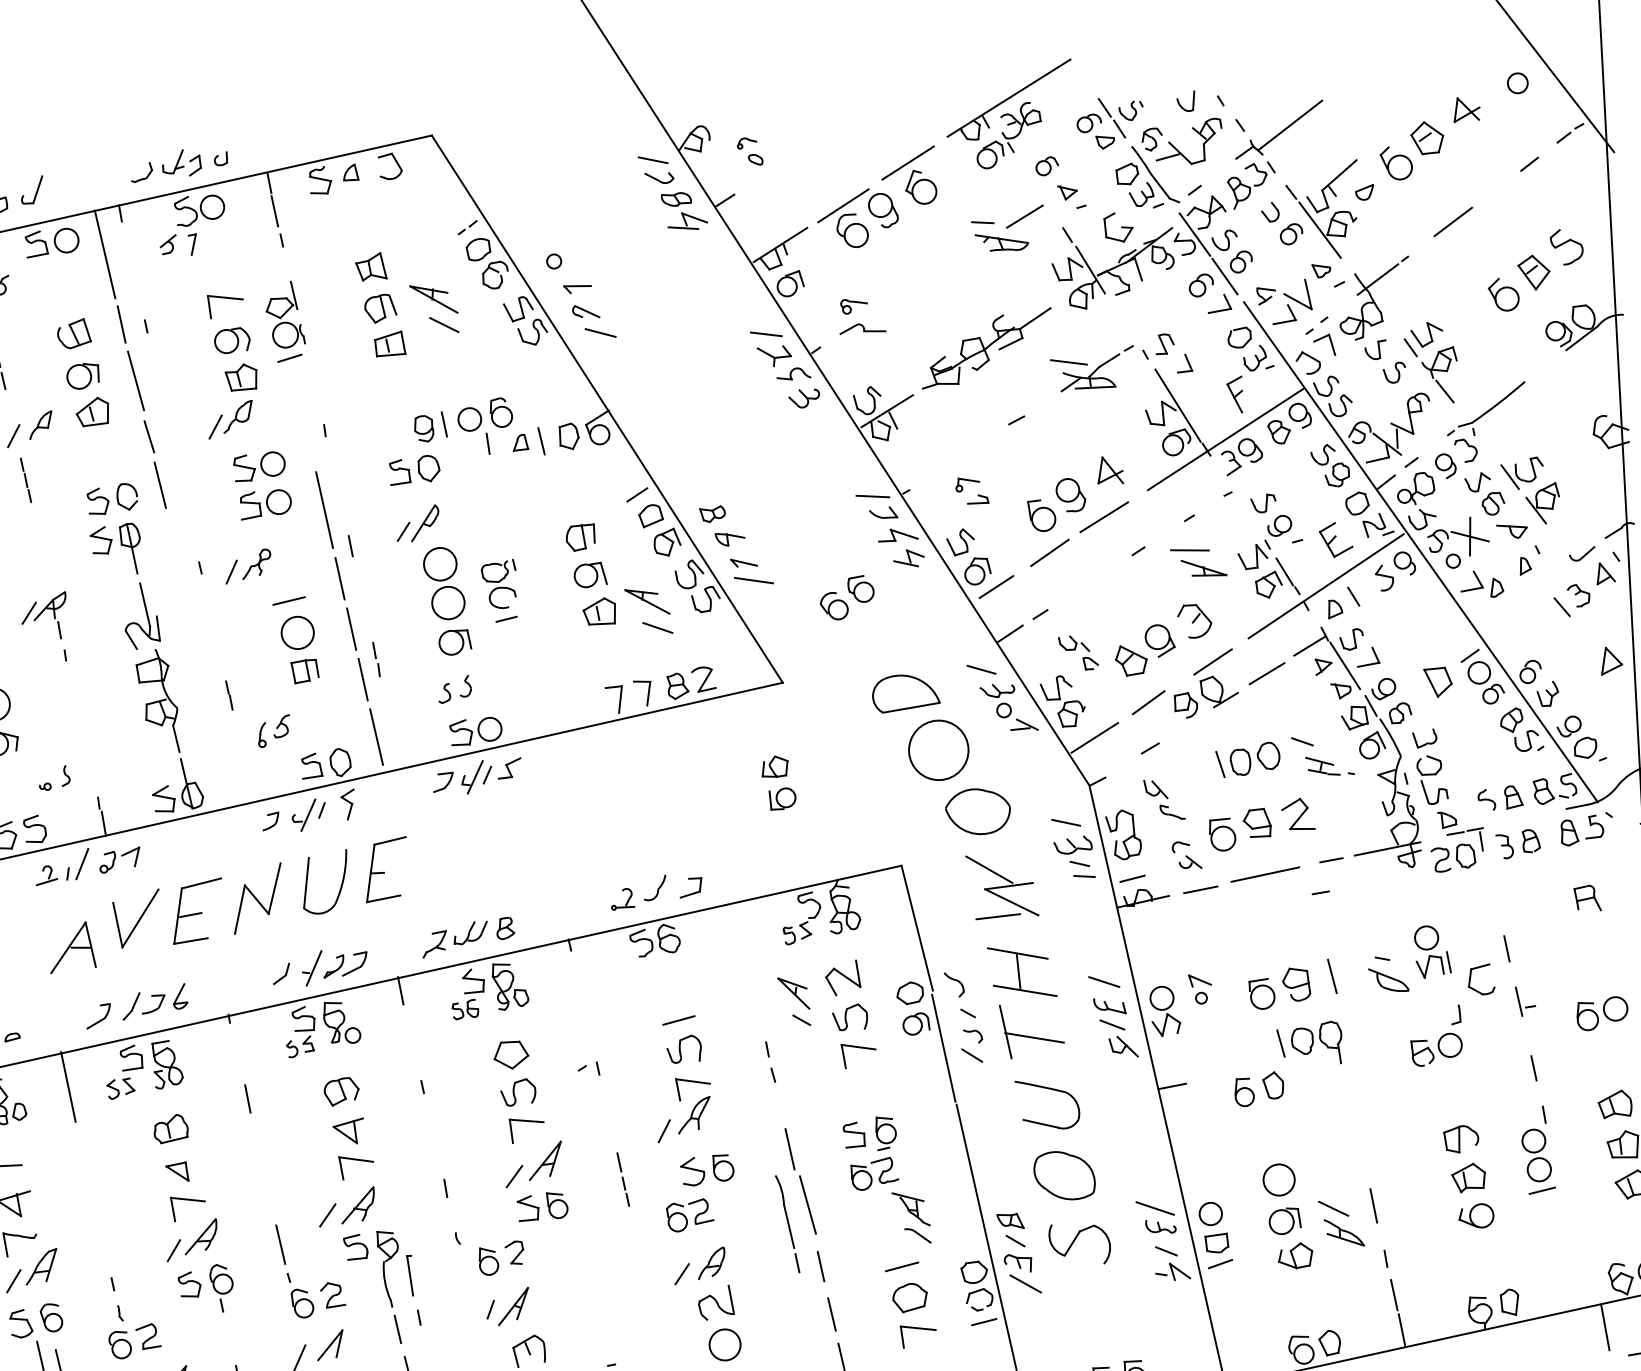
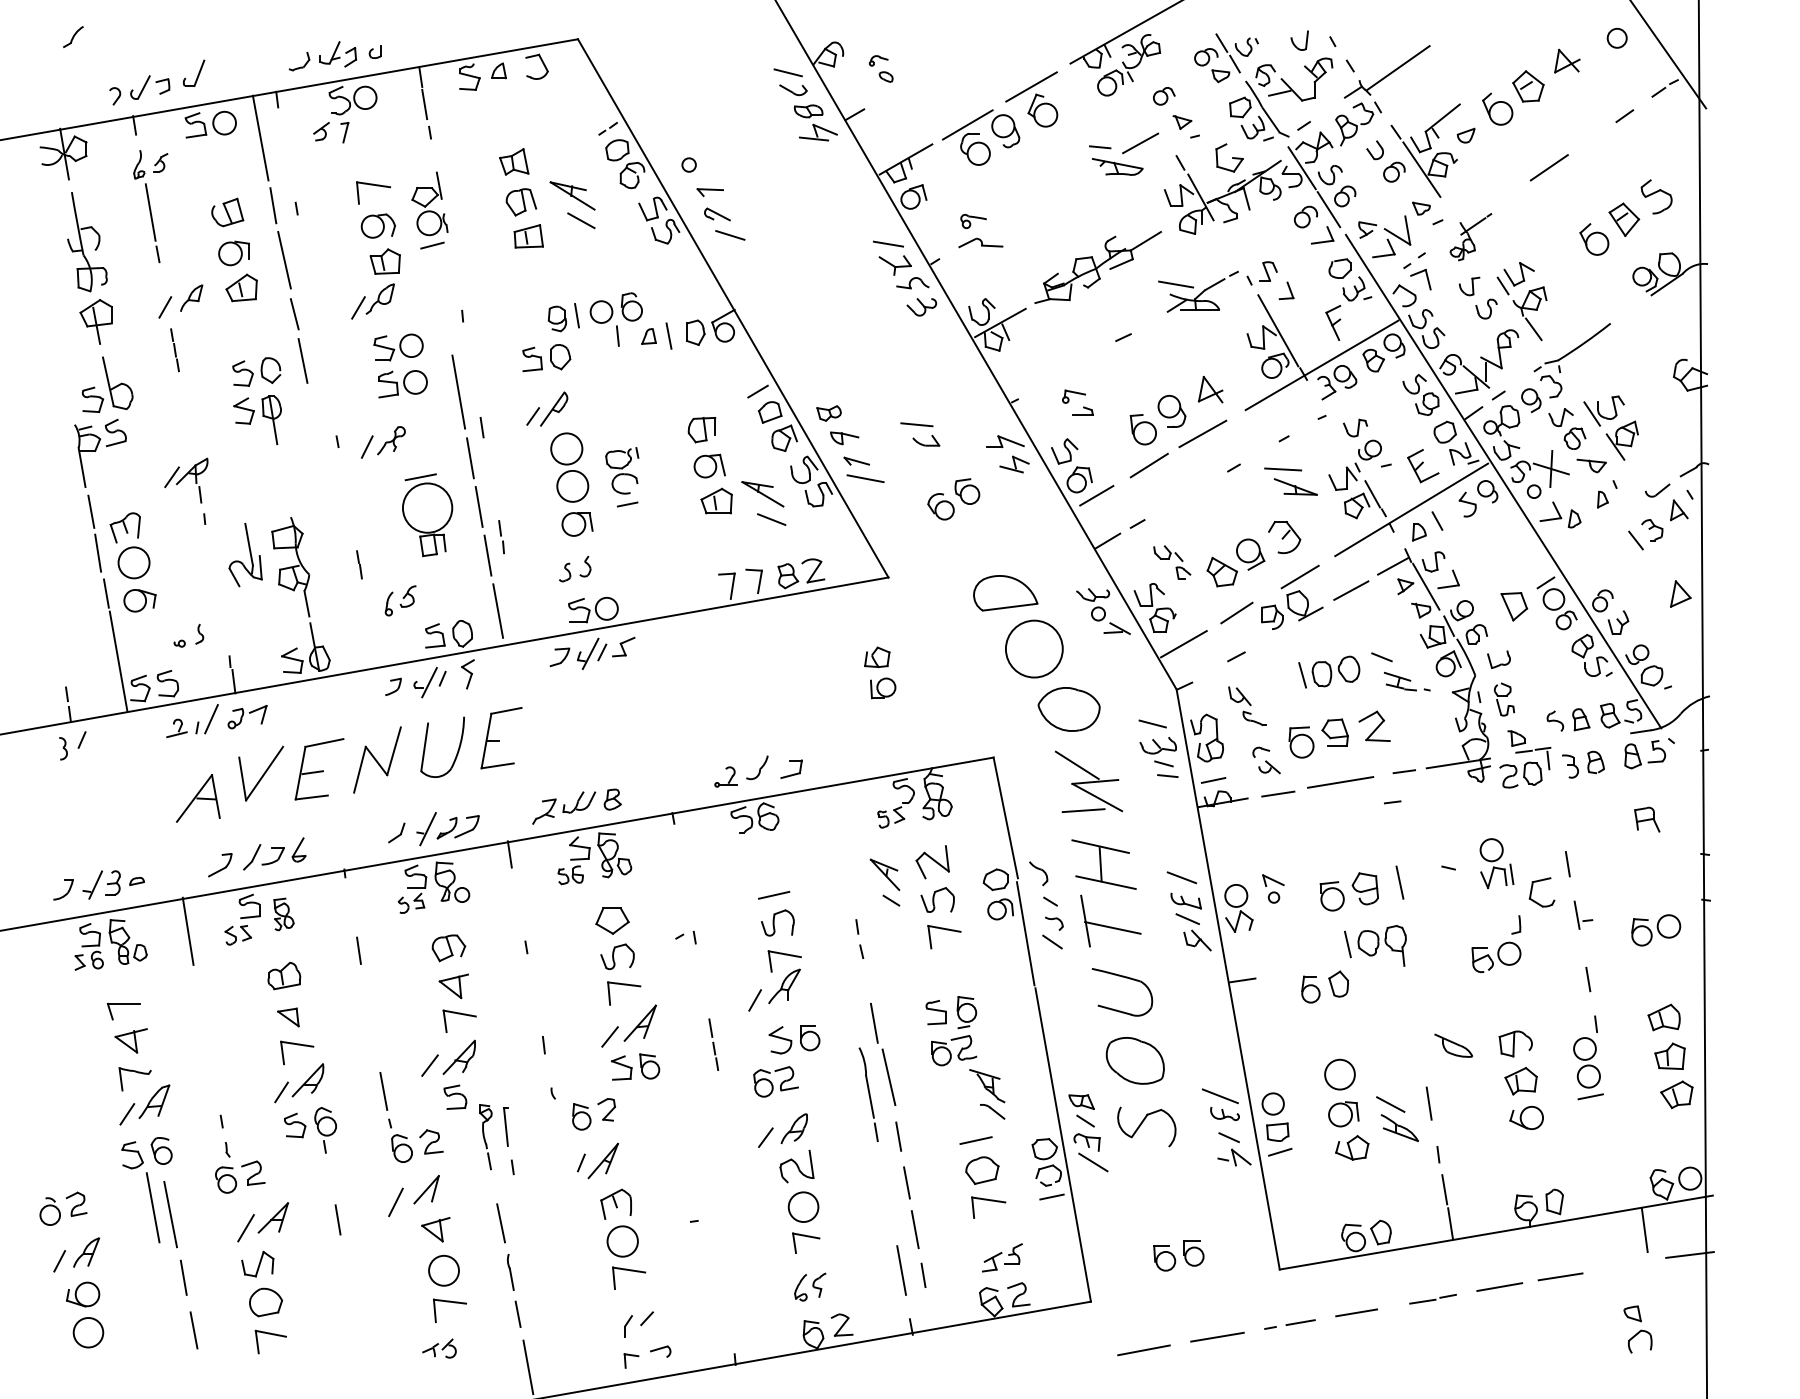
part: (1374, 297) -> (1470, 236), size x0.6
part: (872, 511) -> (915, 439), moved
part: (141, 616) -> (245, 555), moved
circle: (297, 632) -> (427, 507), size x1.6
line: (981, 669) -> (1078, 573), removed
part: (1432, 779) -> (1504, 699), size x0.7
part: (1388, 979) -> (1453, 1045), moved
part: (167, 1064) -> (283, 914), size x0.7
part: (389, 1286) -> (485, 1136), size x0.6

